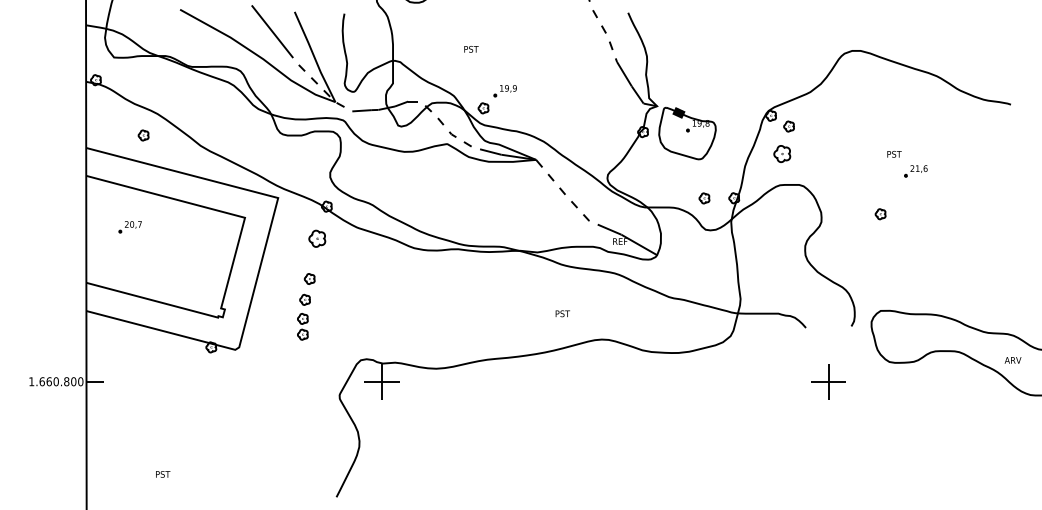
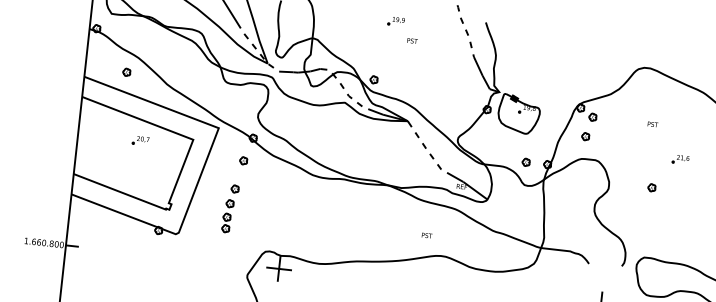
text: (471, 49) -> (412, 41), moved
part: (504, 91) -> (395, 21), moved
part: (781, 154) -> (585, 136), size x0.62
text: (894, 154) -> (652, 124), moved
part: (129, 227) -> (140, 141), moved
part: (316, 239) -> (243, 161), size x0.62
text: (562, 313) -> (426, 235), moved

